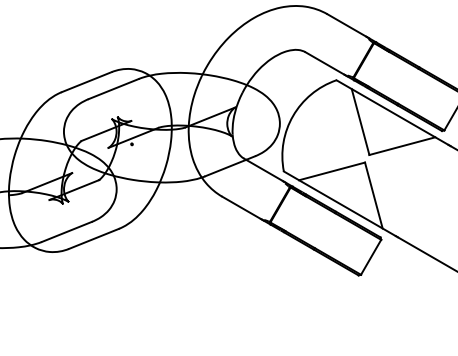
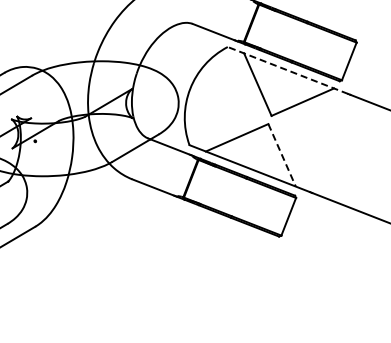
line: (392, 112) -> (287, 70), solid -> dashed
line: (373, 196) -> (281, 156), solid -> dashed

